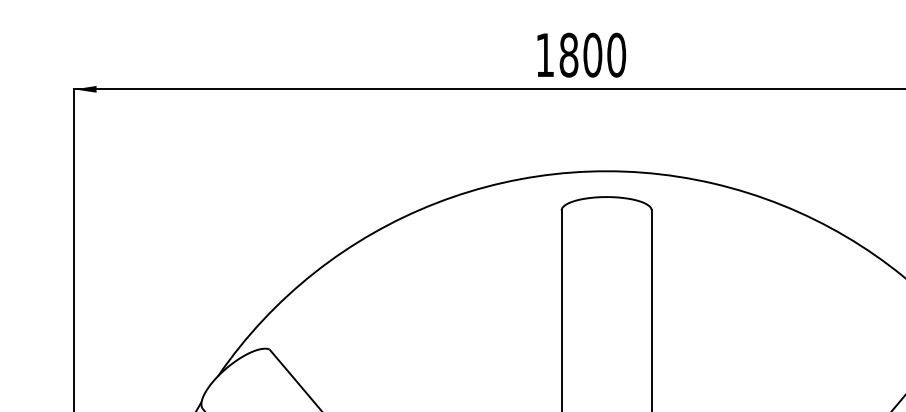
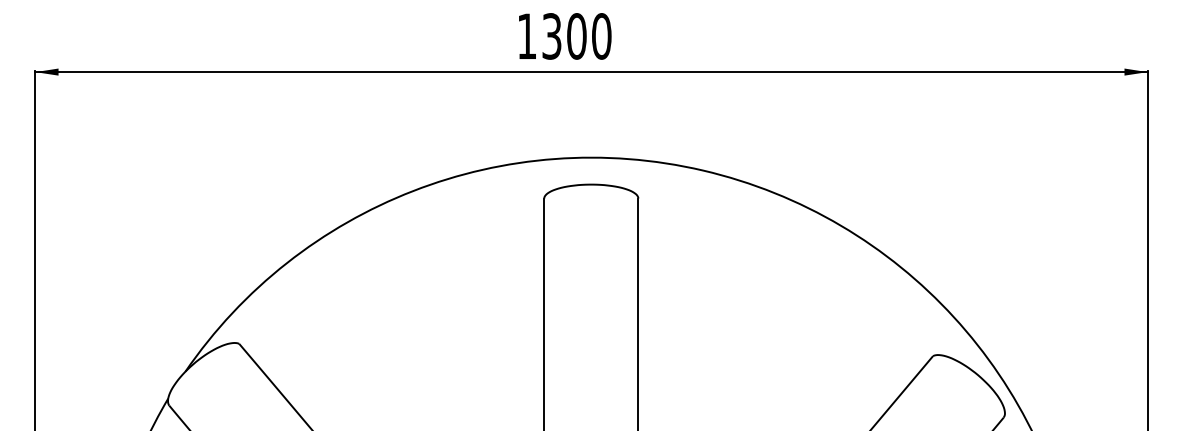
text: (568, 55) -> (551, 36), 1800 -> 1300

